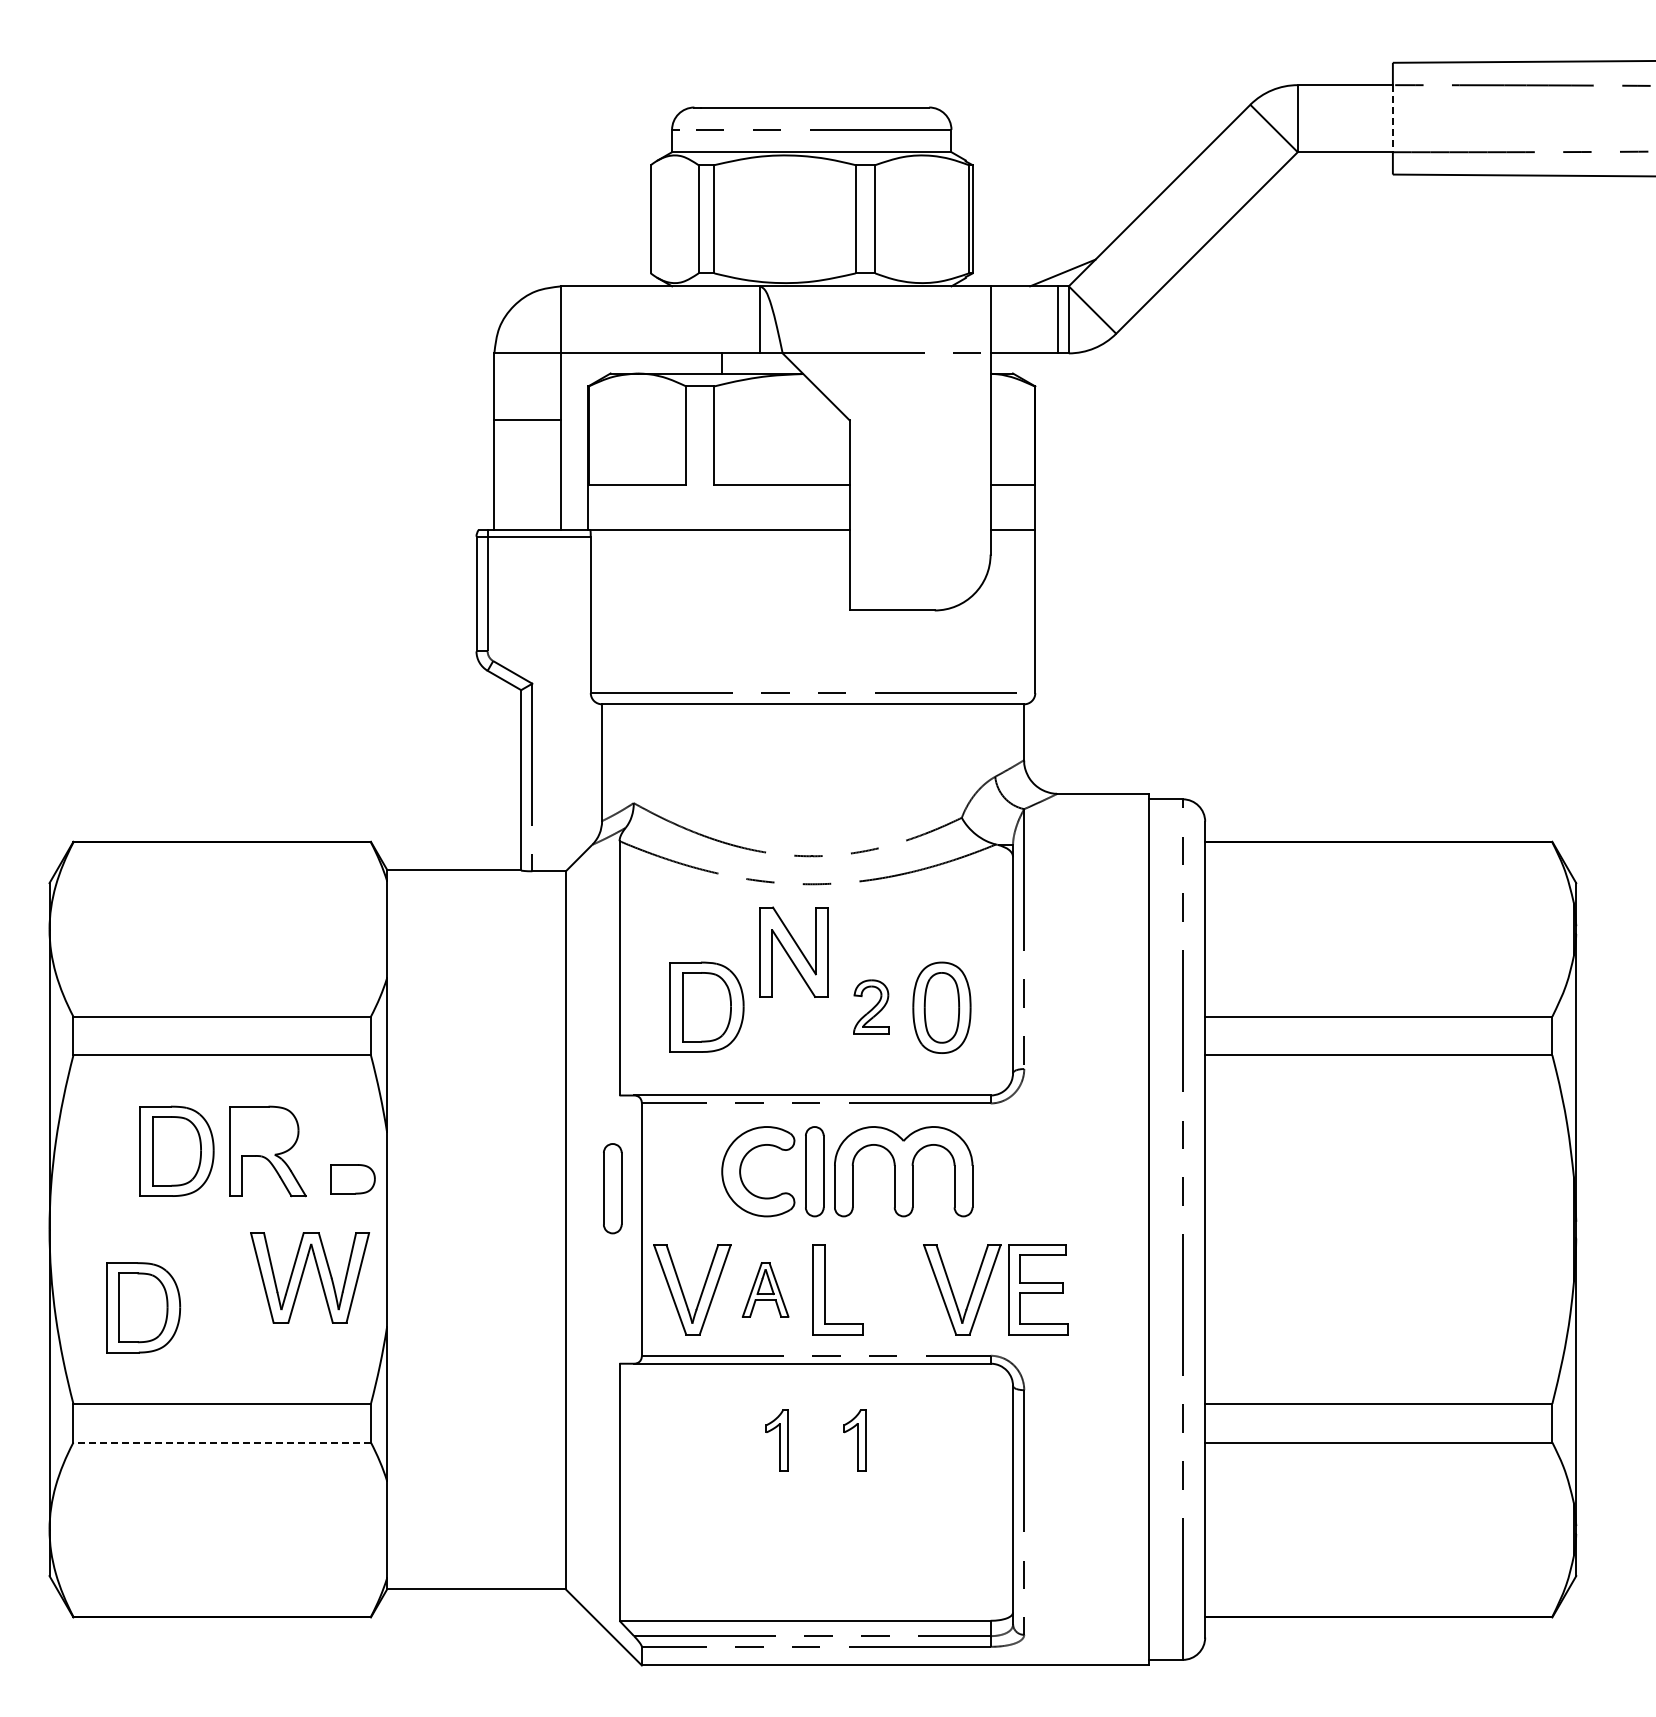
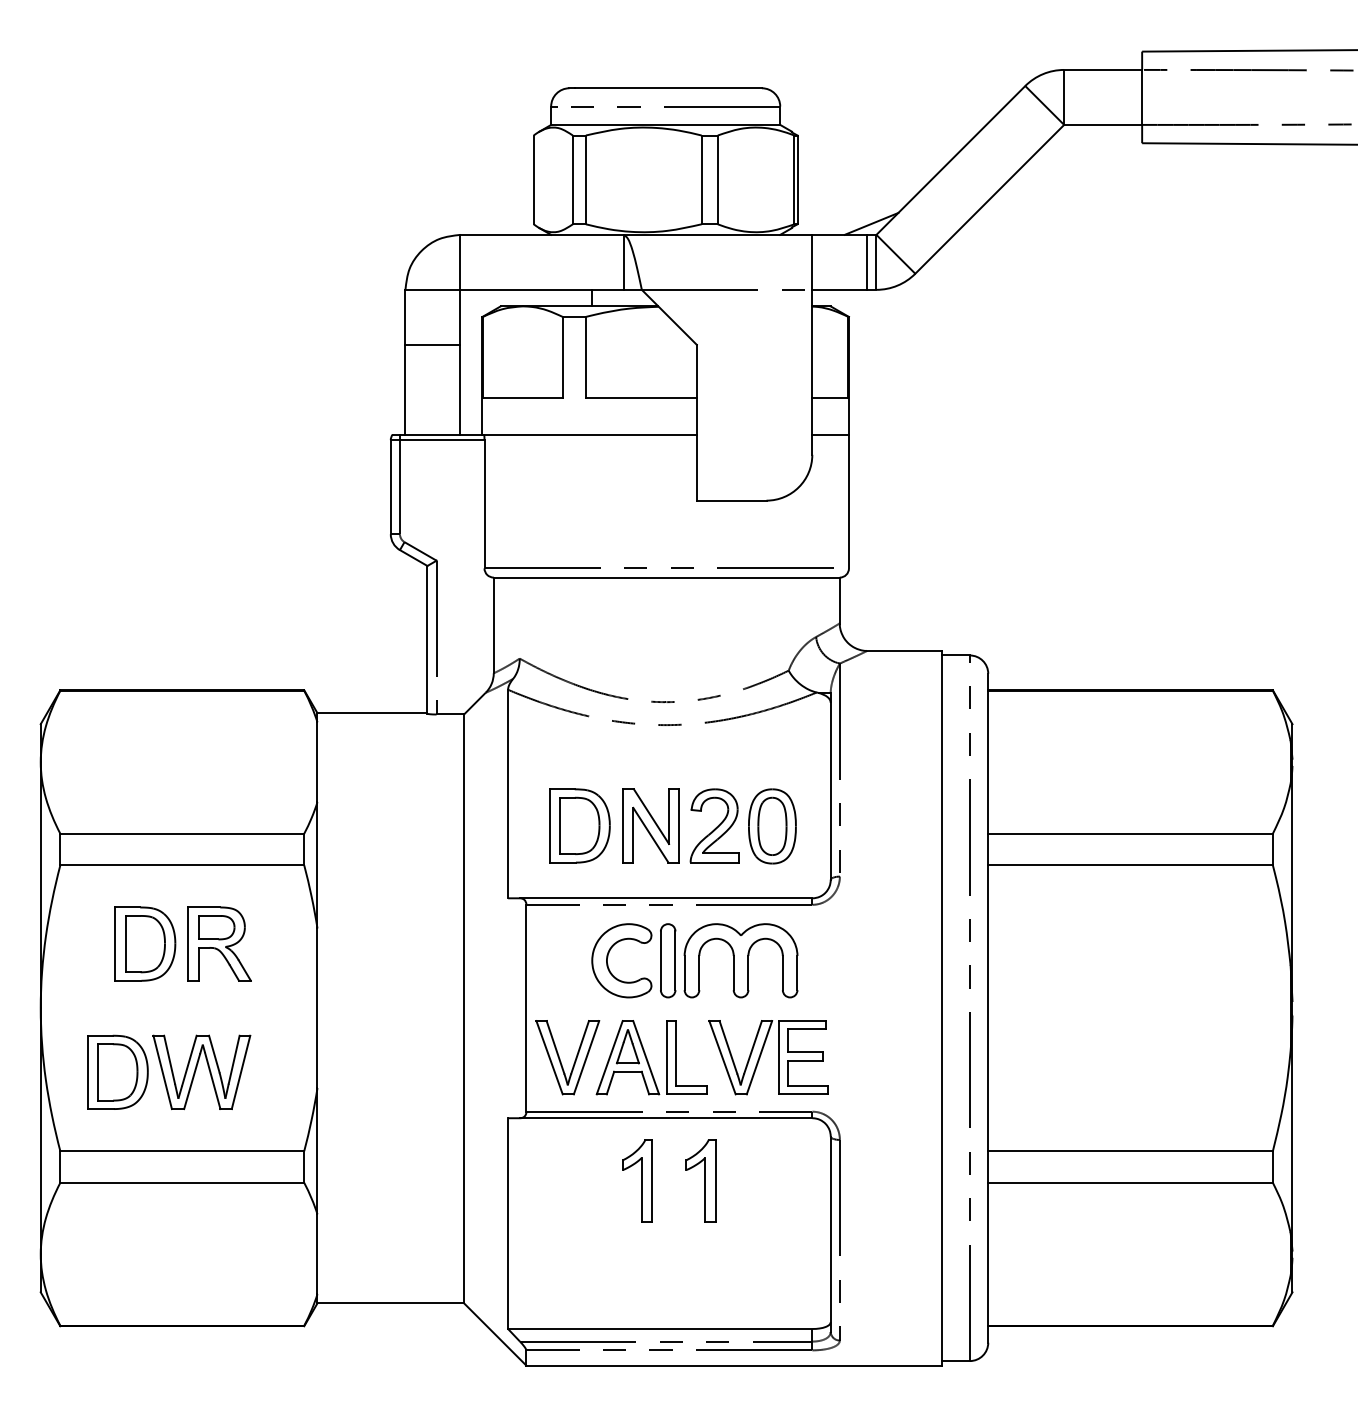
line: (1392, 118) -> (1141, 97), dashed -> solid
part: (793, 951) -> (650, 825), moved
part: (871, 1006) -> (714, 825), size x1.67
part: (352, 1179) -> (216, 927), moved
part: (612, 1188) -> (502, 974), removed
part: (303, 1274) -> (196, 1069), moved
part: (987, 1286) -> (761, 1054), moved
part: (765, 1289) -> (627, 1057), size x1.67
part: (776, 1440) -> (636, 1181), size x1.67
part: (854, 1440) -> (700, 1181), size x1.67
line: (222, 1442) -> (182, 1182), dashed -> solid

